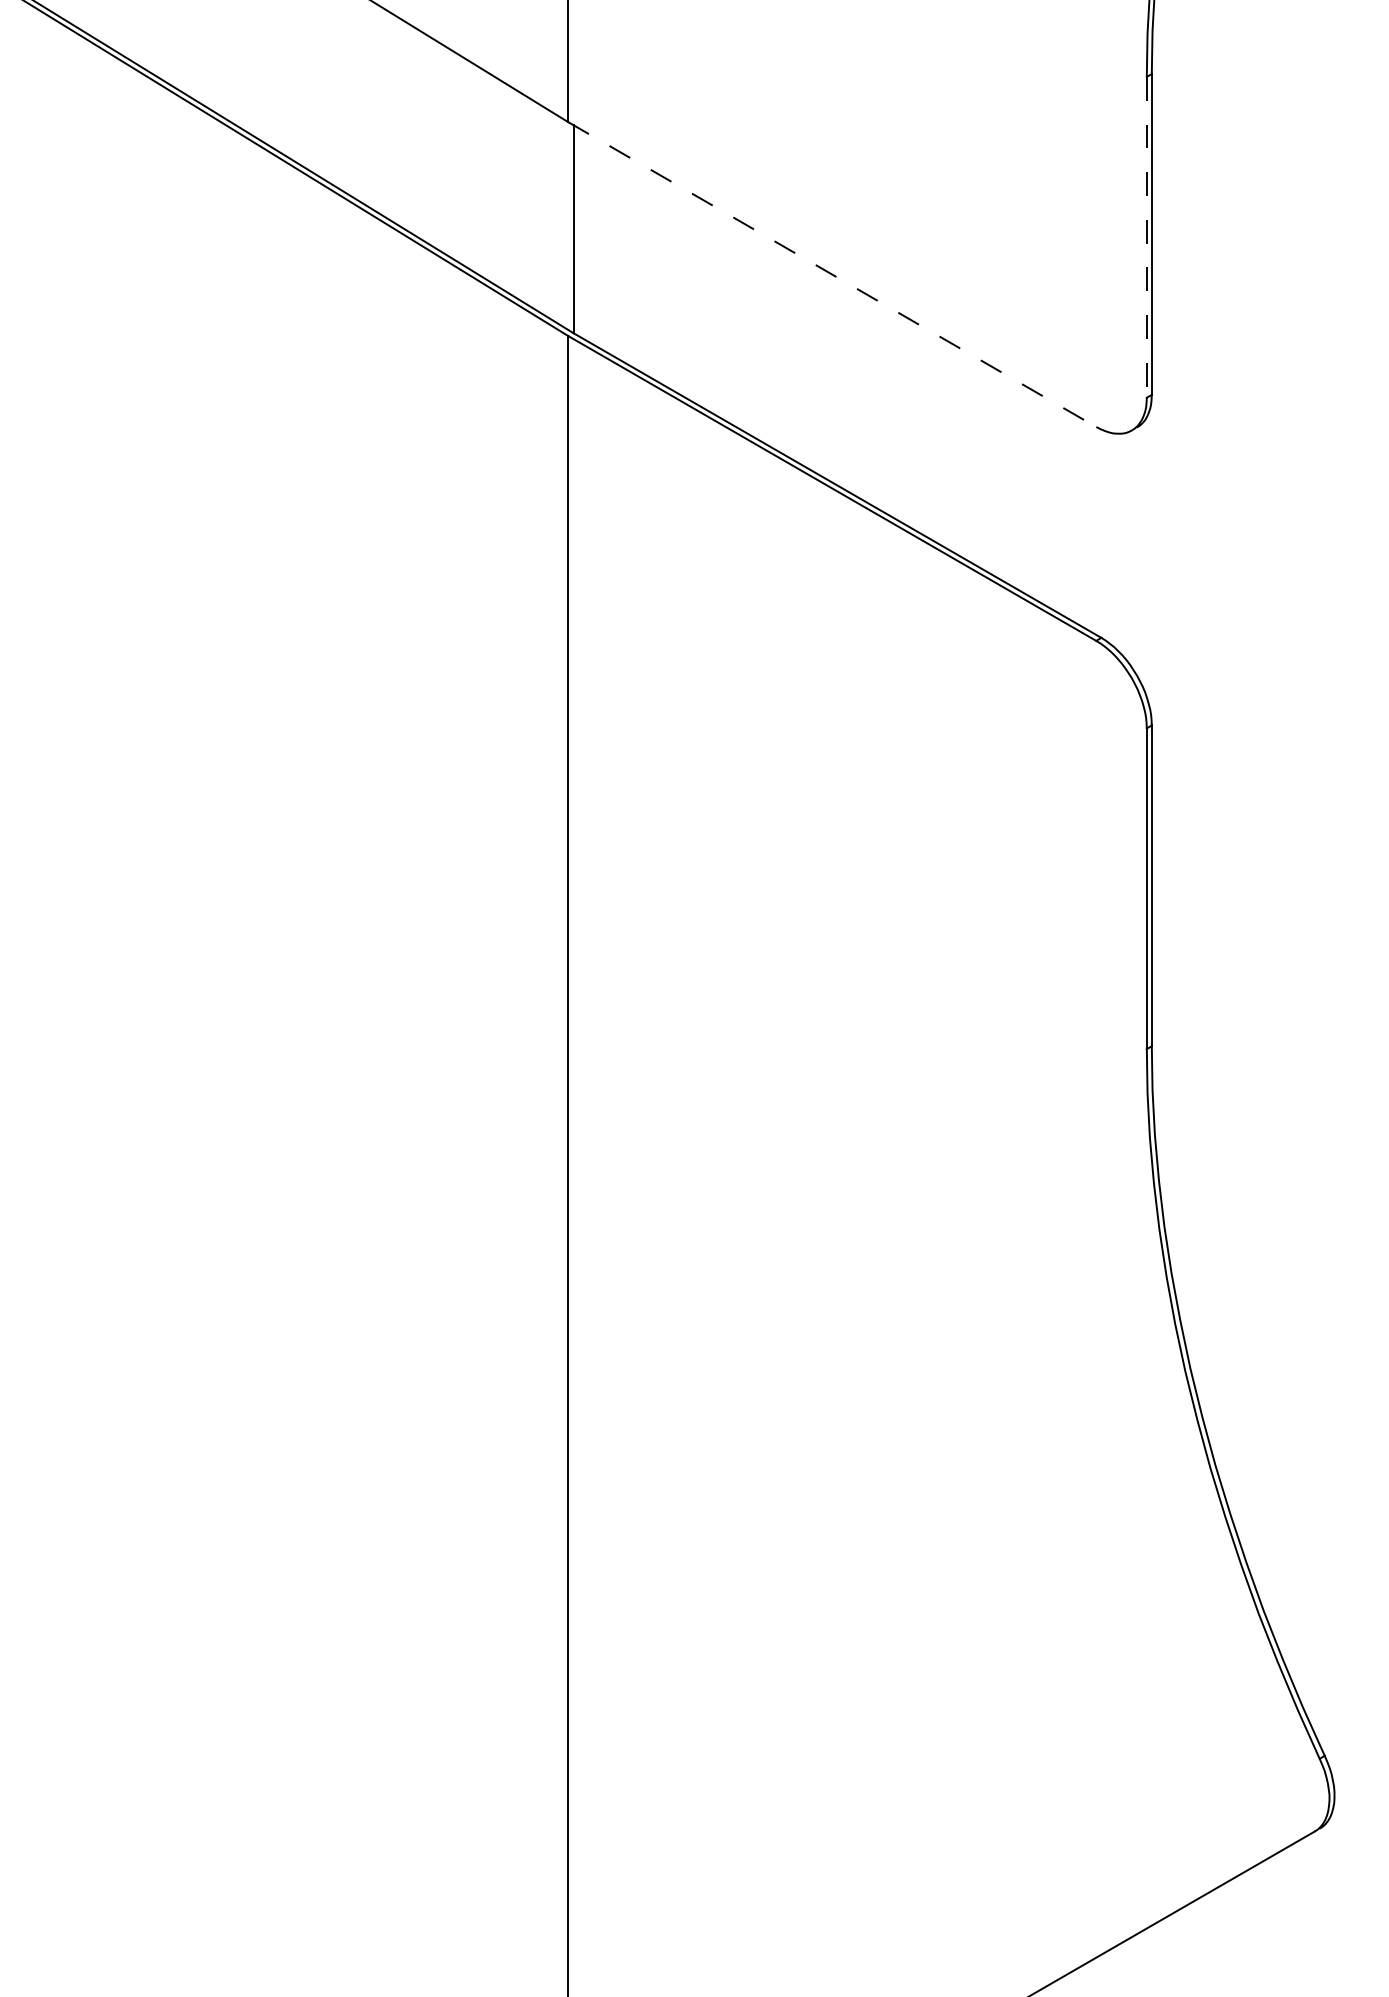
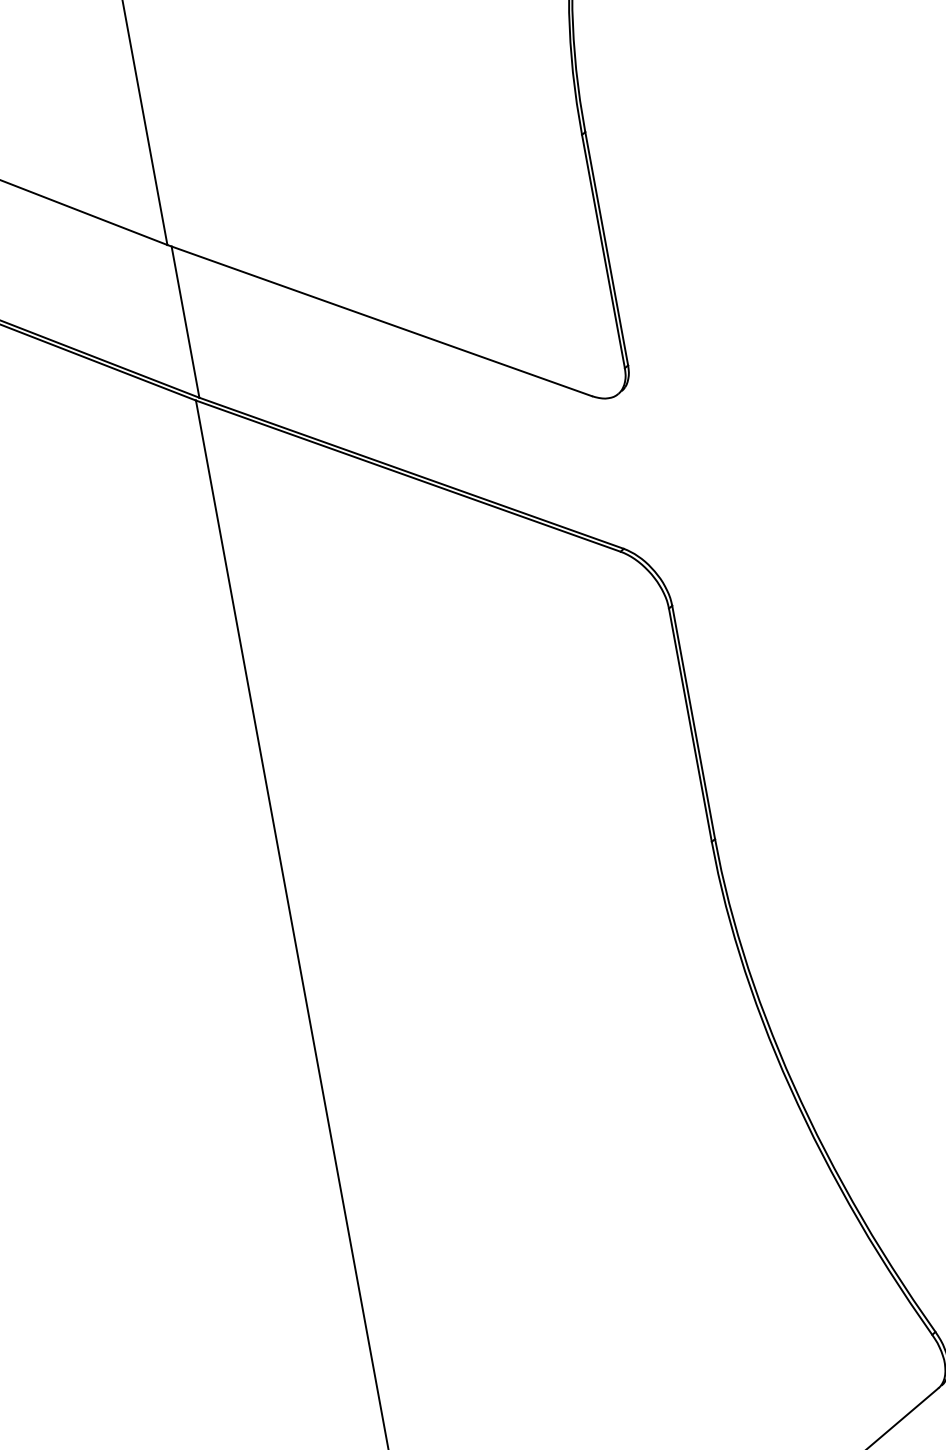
line: (1146, 237) -> (603, 251), dashed -> solid
line: (832, 274) -> (379, 320), dashed -> solid

